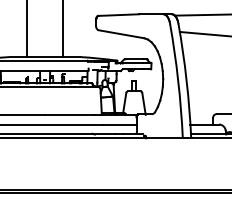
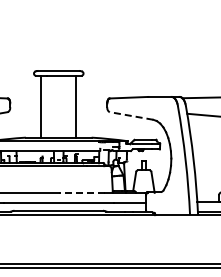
line: (120, 33) -> (130, 115), solid -> dashed
line: (68, 114) -> (81, 192), solid -> dashed

